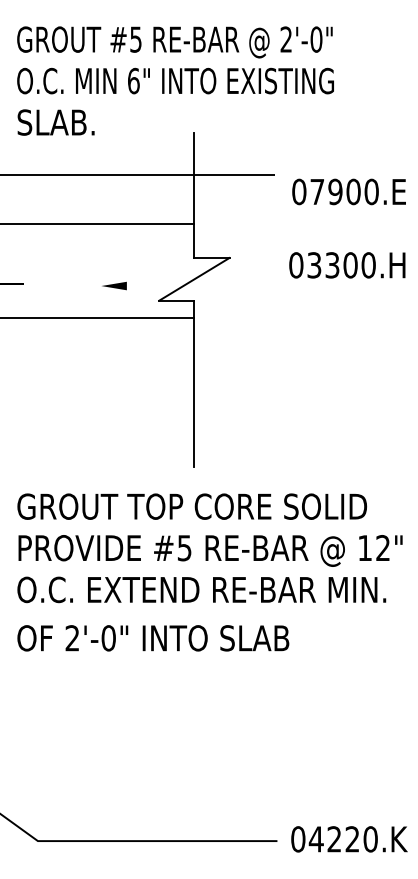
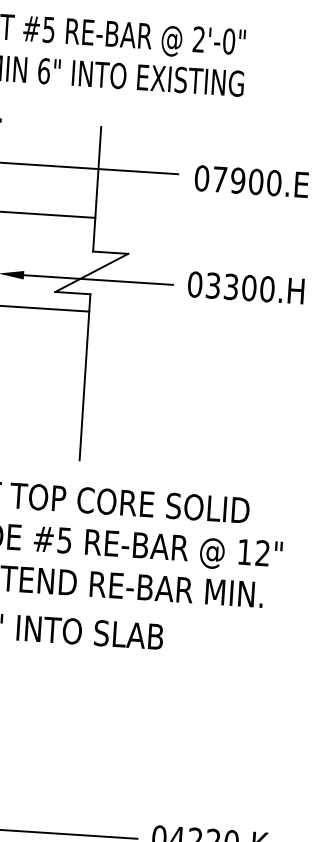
text: (348, 191) -> (251, 181), moved
text: (347, 265) -> (246, 288), moved
line: (201, 286) -> (98, 280), added

